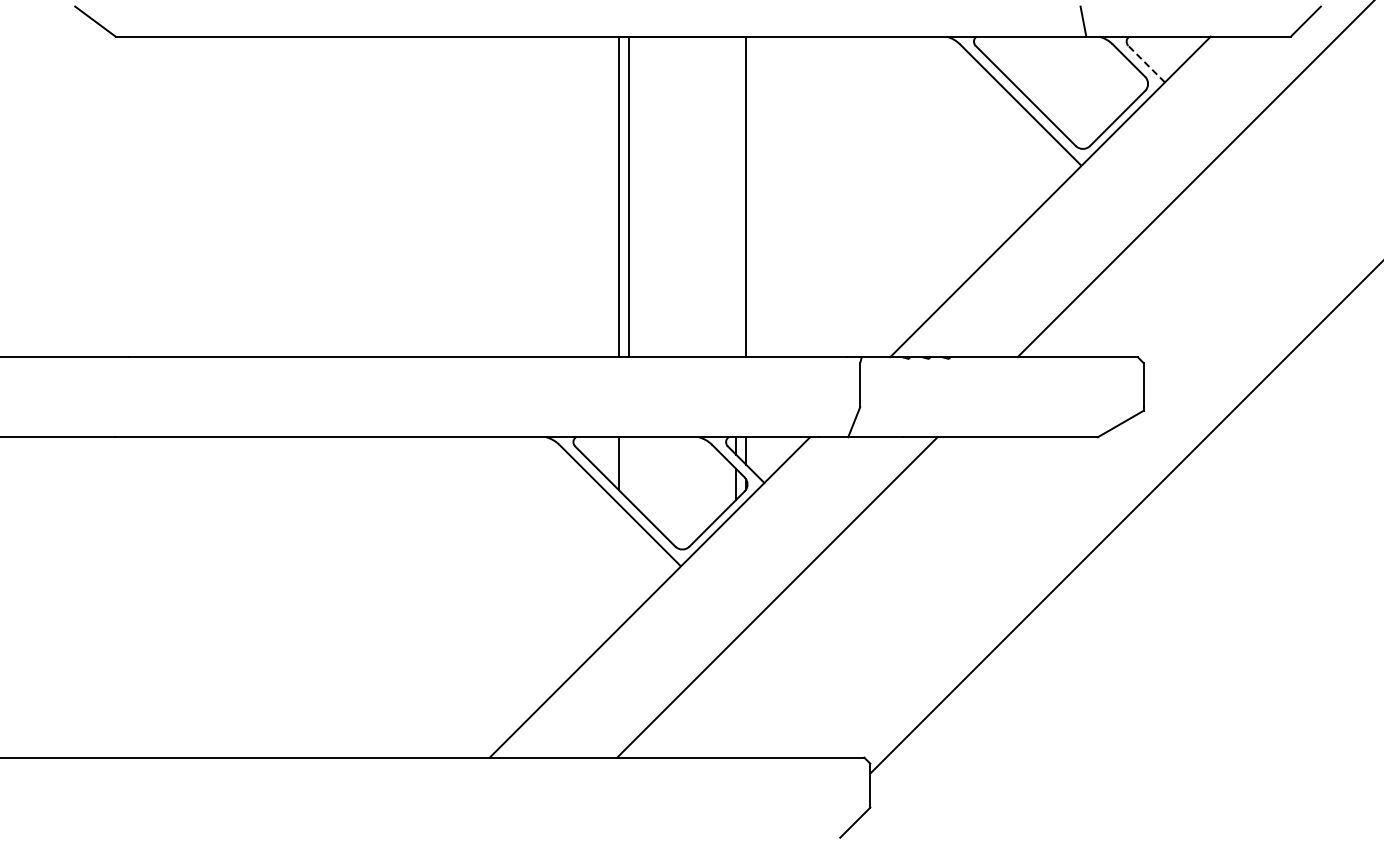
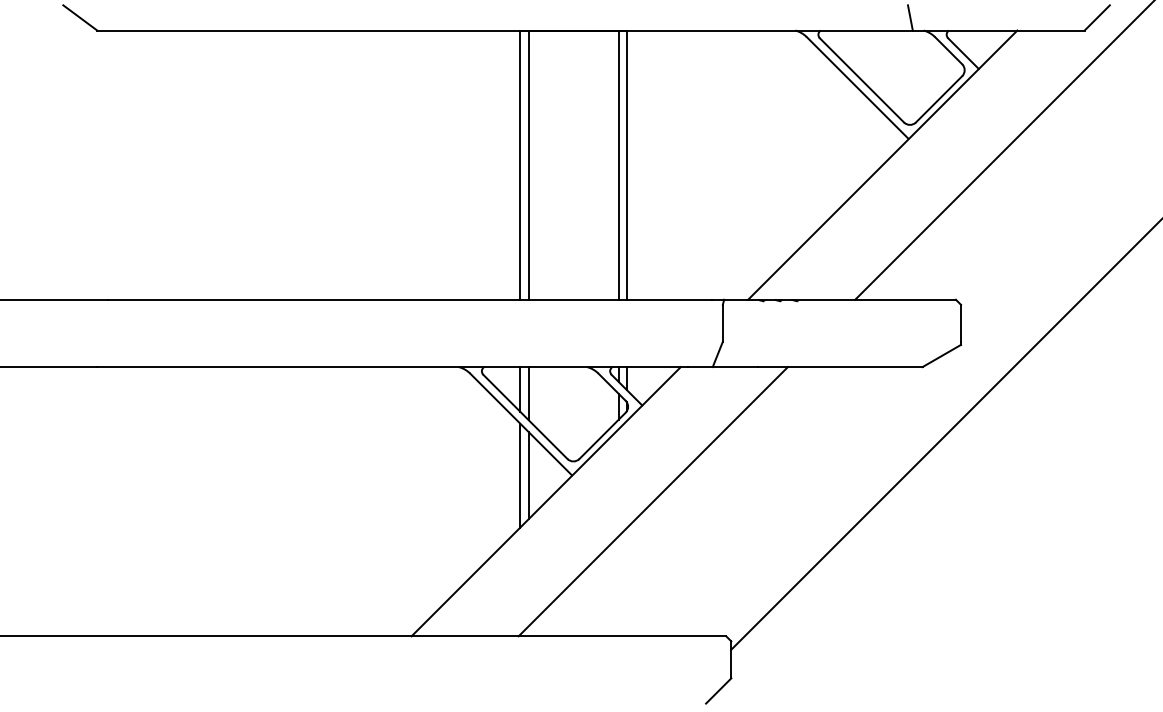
line: (1146, 64) -> (963, 53), dashed -> solid
line: (736, 196) -> (618, 164), added
line: (628, 468) -> (528, 393), added
line: (618, 566) -> (519, 475), added
line: (628, 566) -> (528, 475), added

